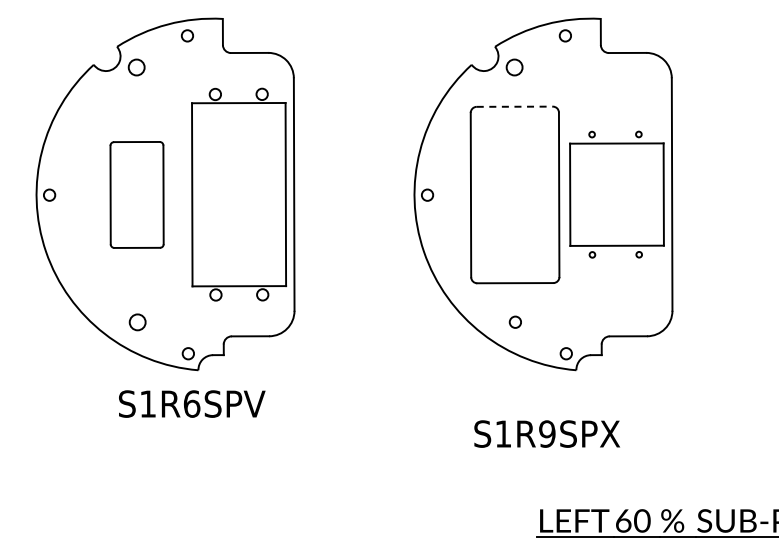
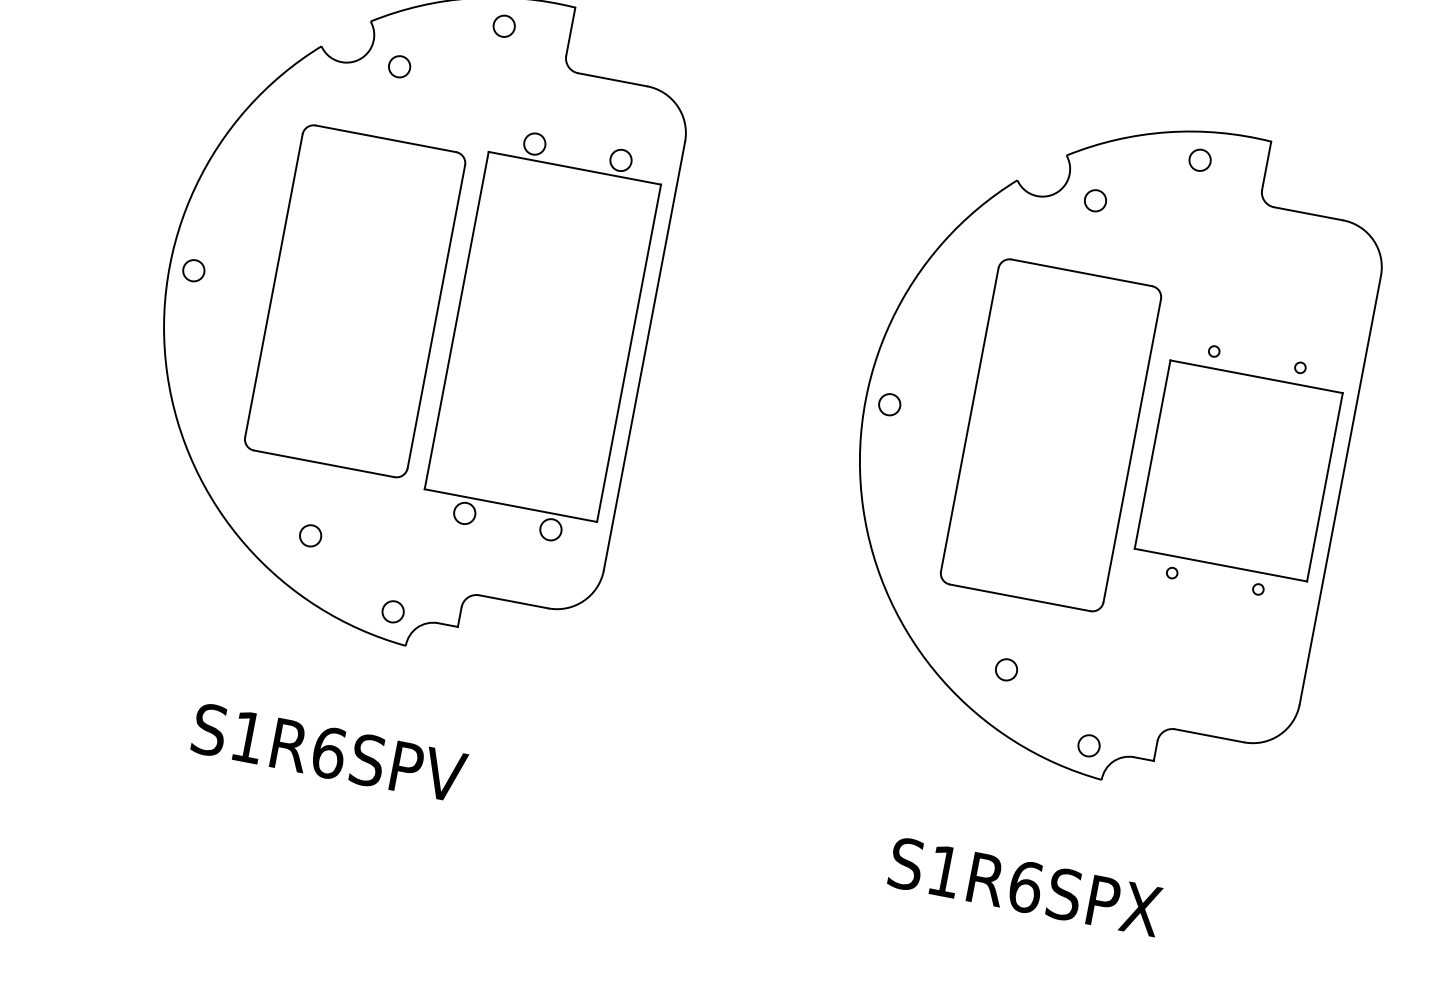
circle: (136, 67) -> (399, 66), size x0.71
circle: (514, 67) -> (1095, 200), size x0.71
line: (515, 106) -> (1083, 272), dashed -> solid
part: (136, 194) -> (354, 300), size x1.67
circle: (136, 321) -> (309, 534), size x0.71
text: (192, 403) -> (330, 752), moved
text: (547, 433) -> (1026, 886), S1R9SPX -> S1R6SPX

